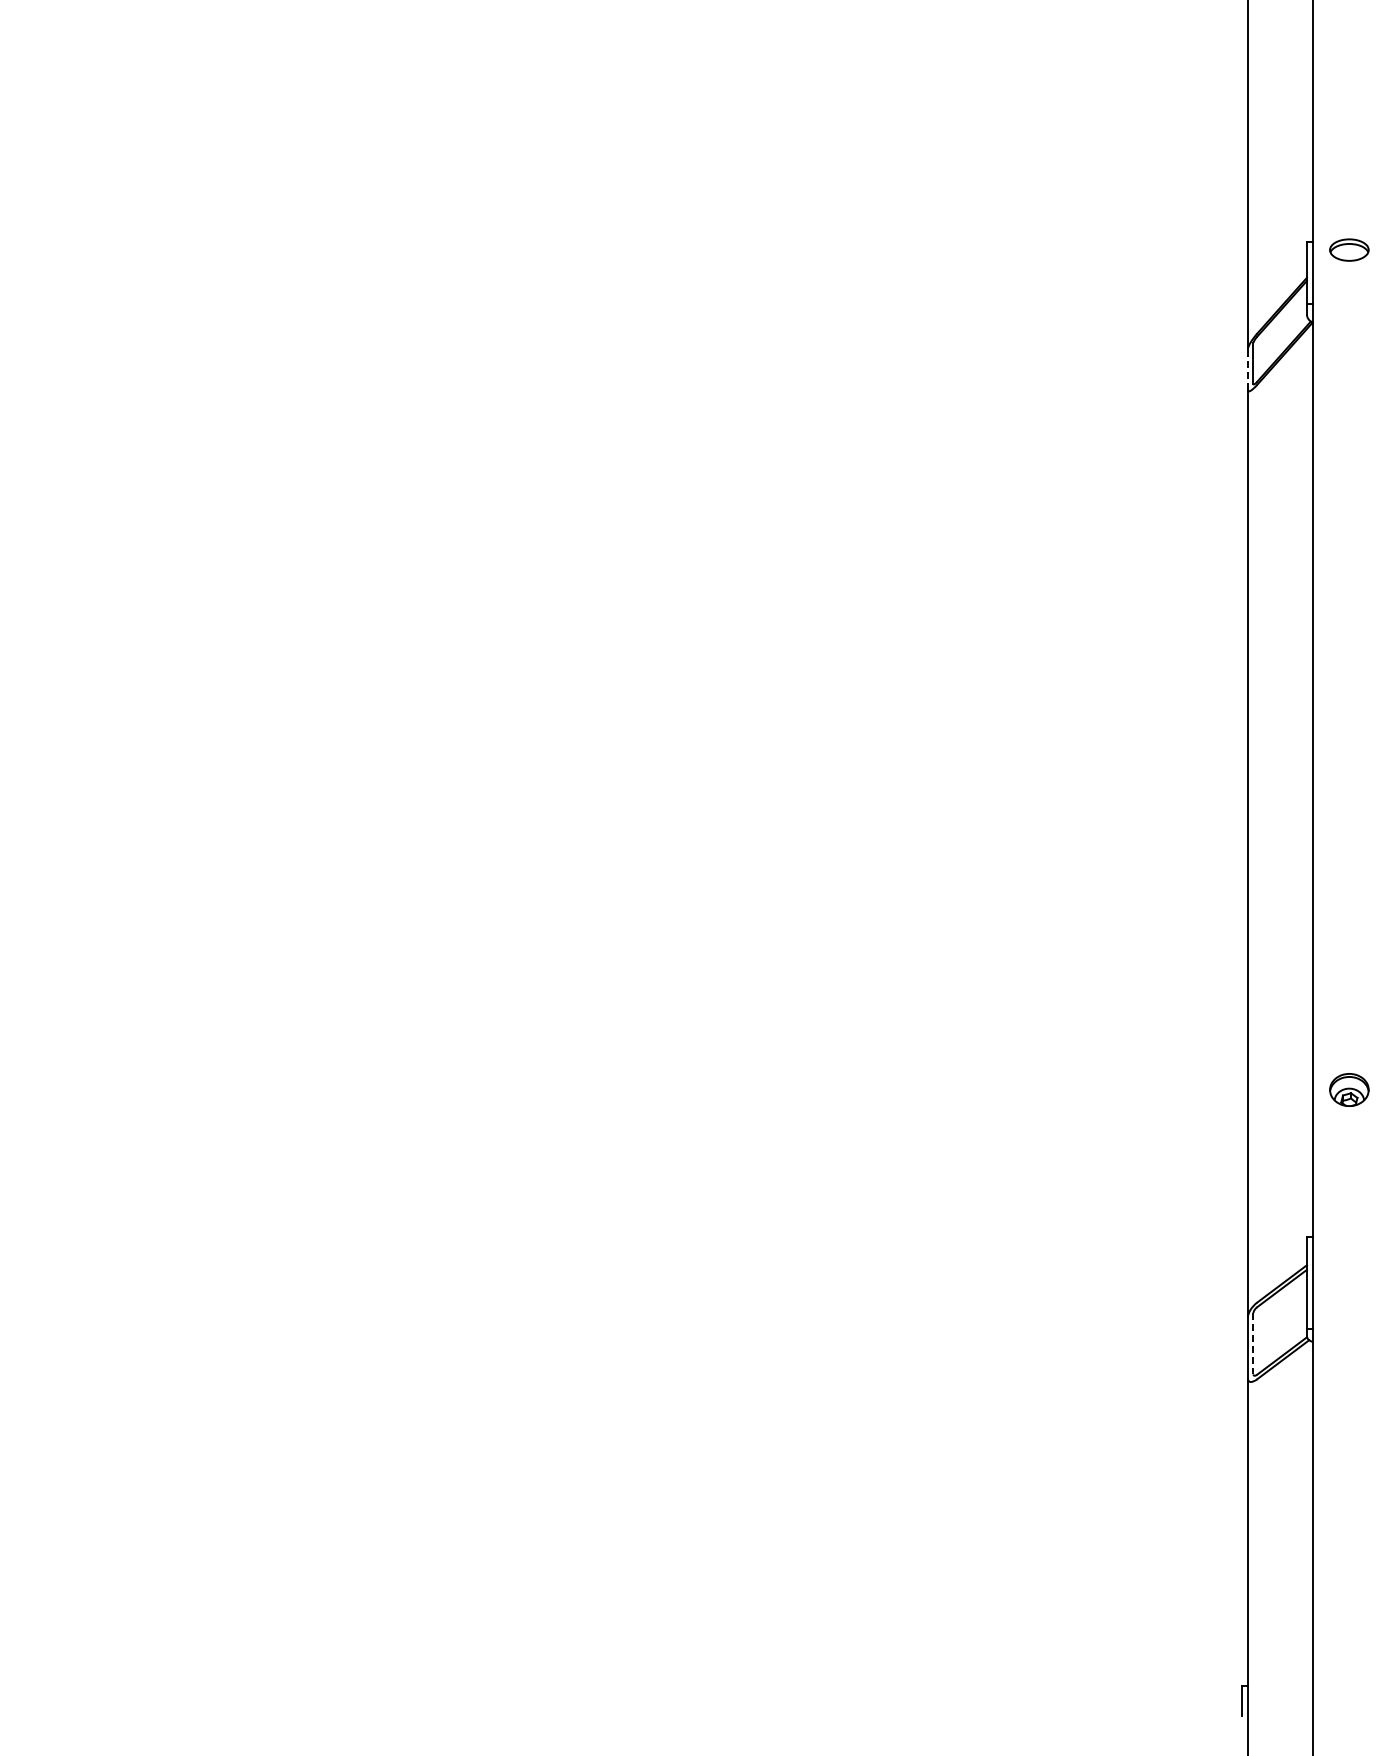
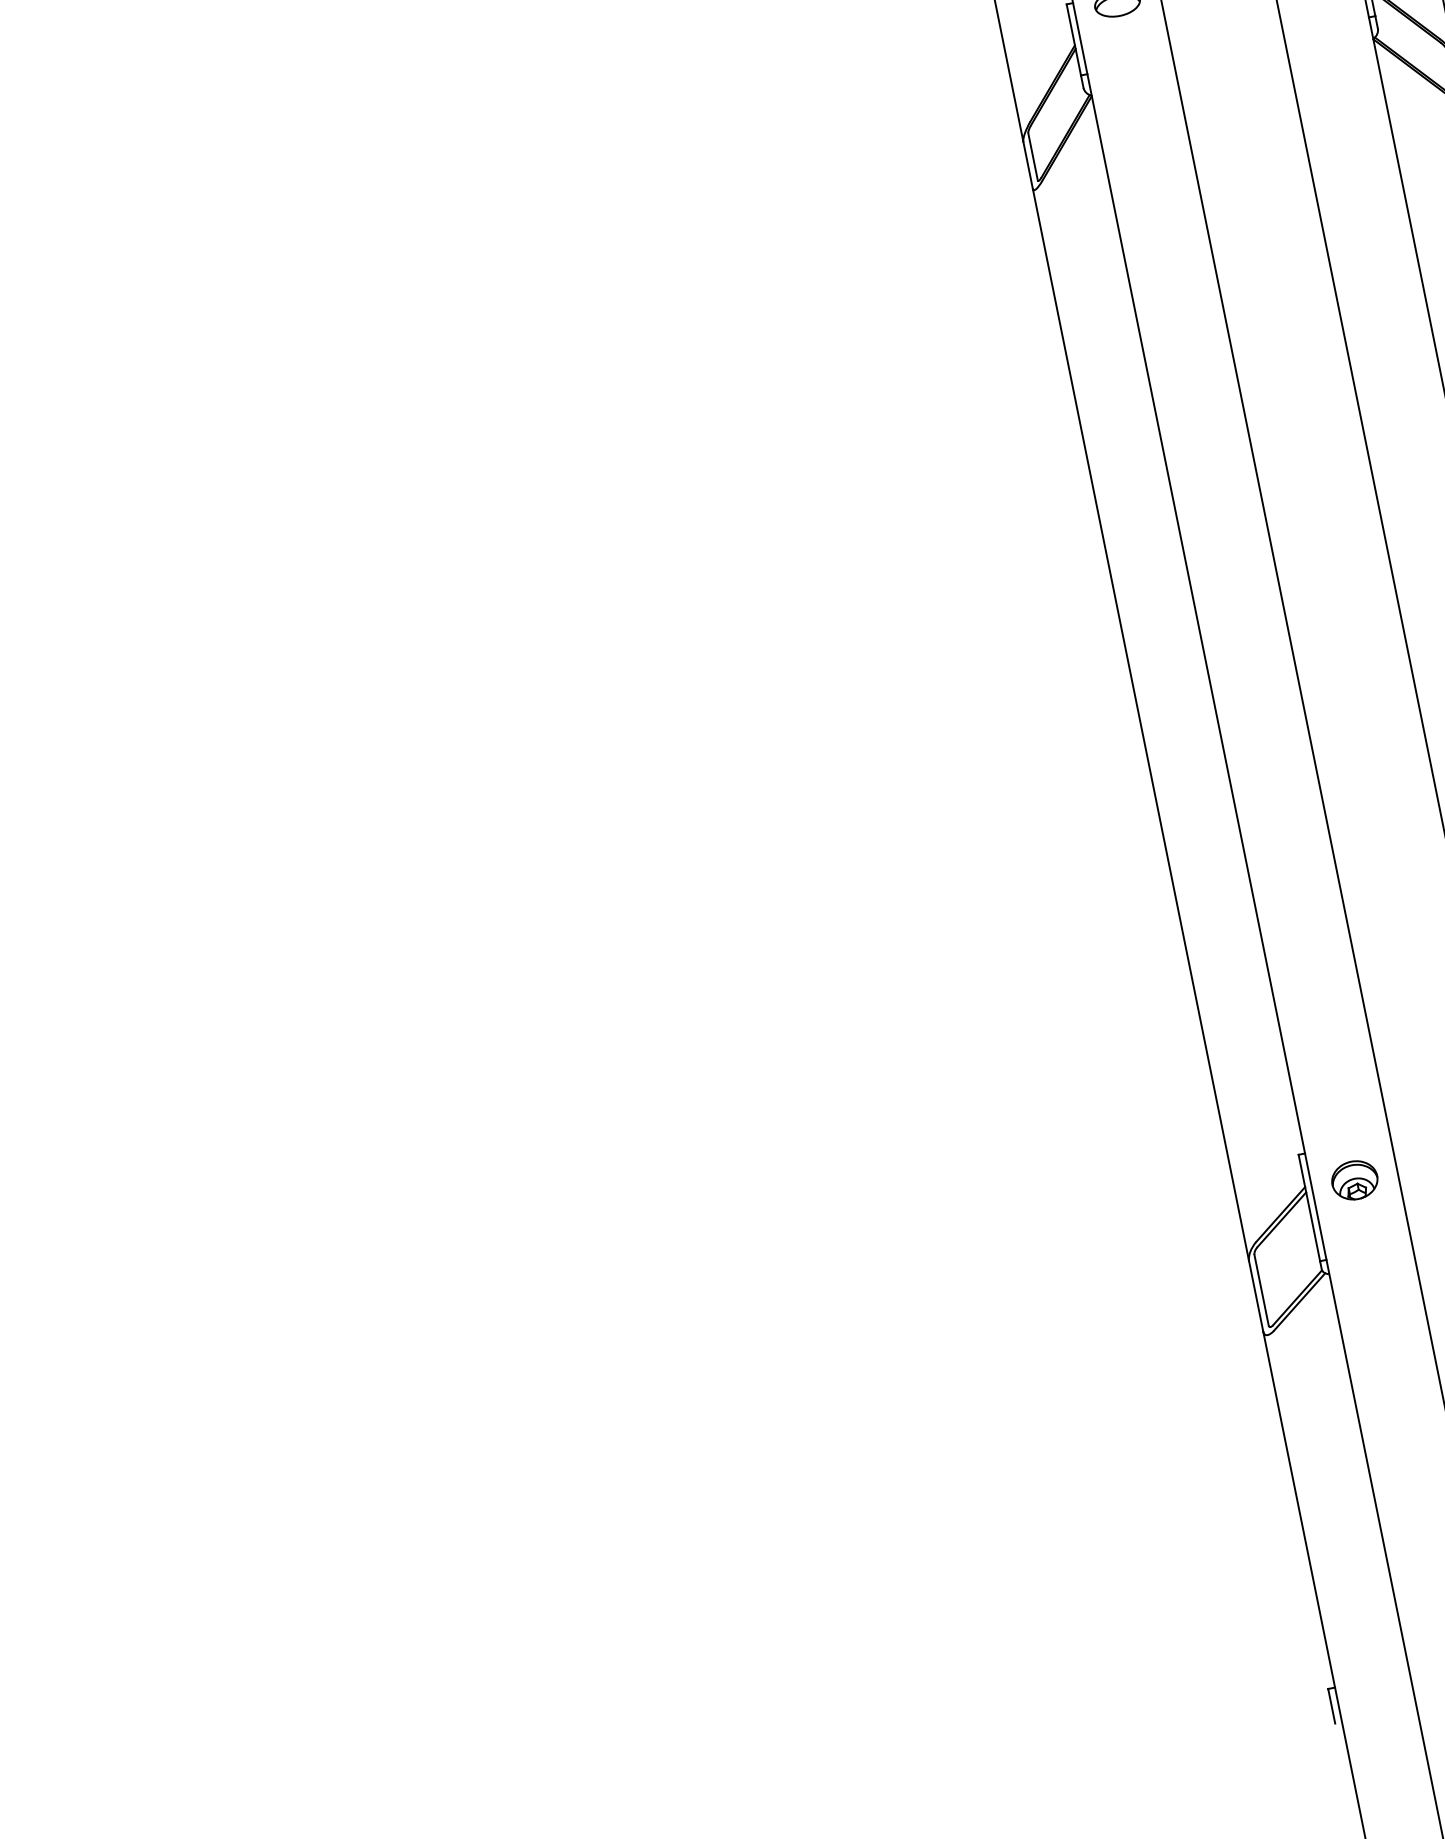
line: (1247, 369) -> (1027, 165), dashed -> solid
part: (1349, 1089) -> (1354, 1179), moved
line: (1253, 1343) -> (1261, 1290), dashed -> solid

